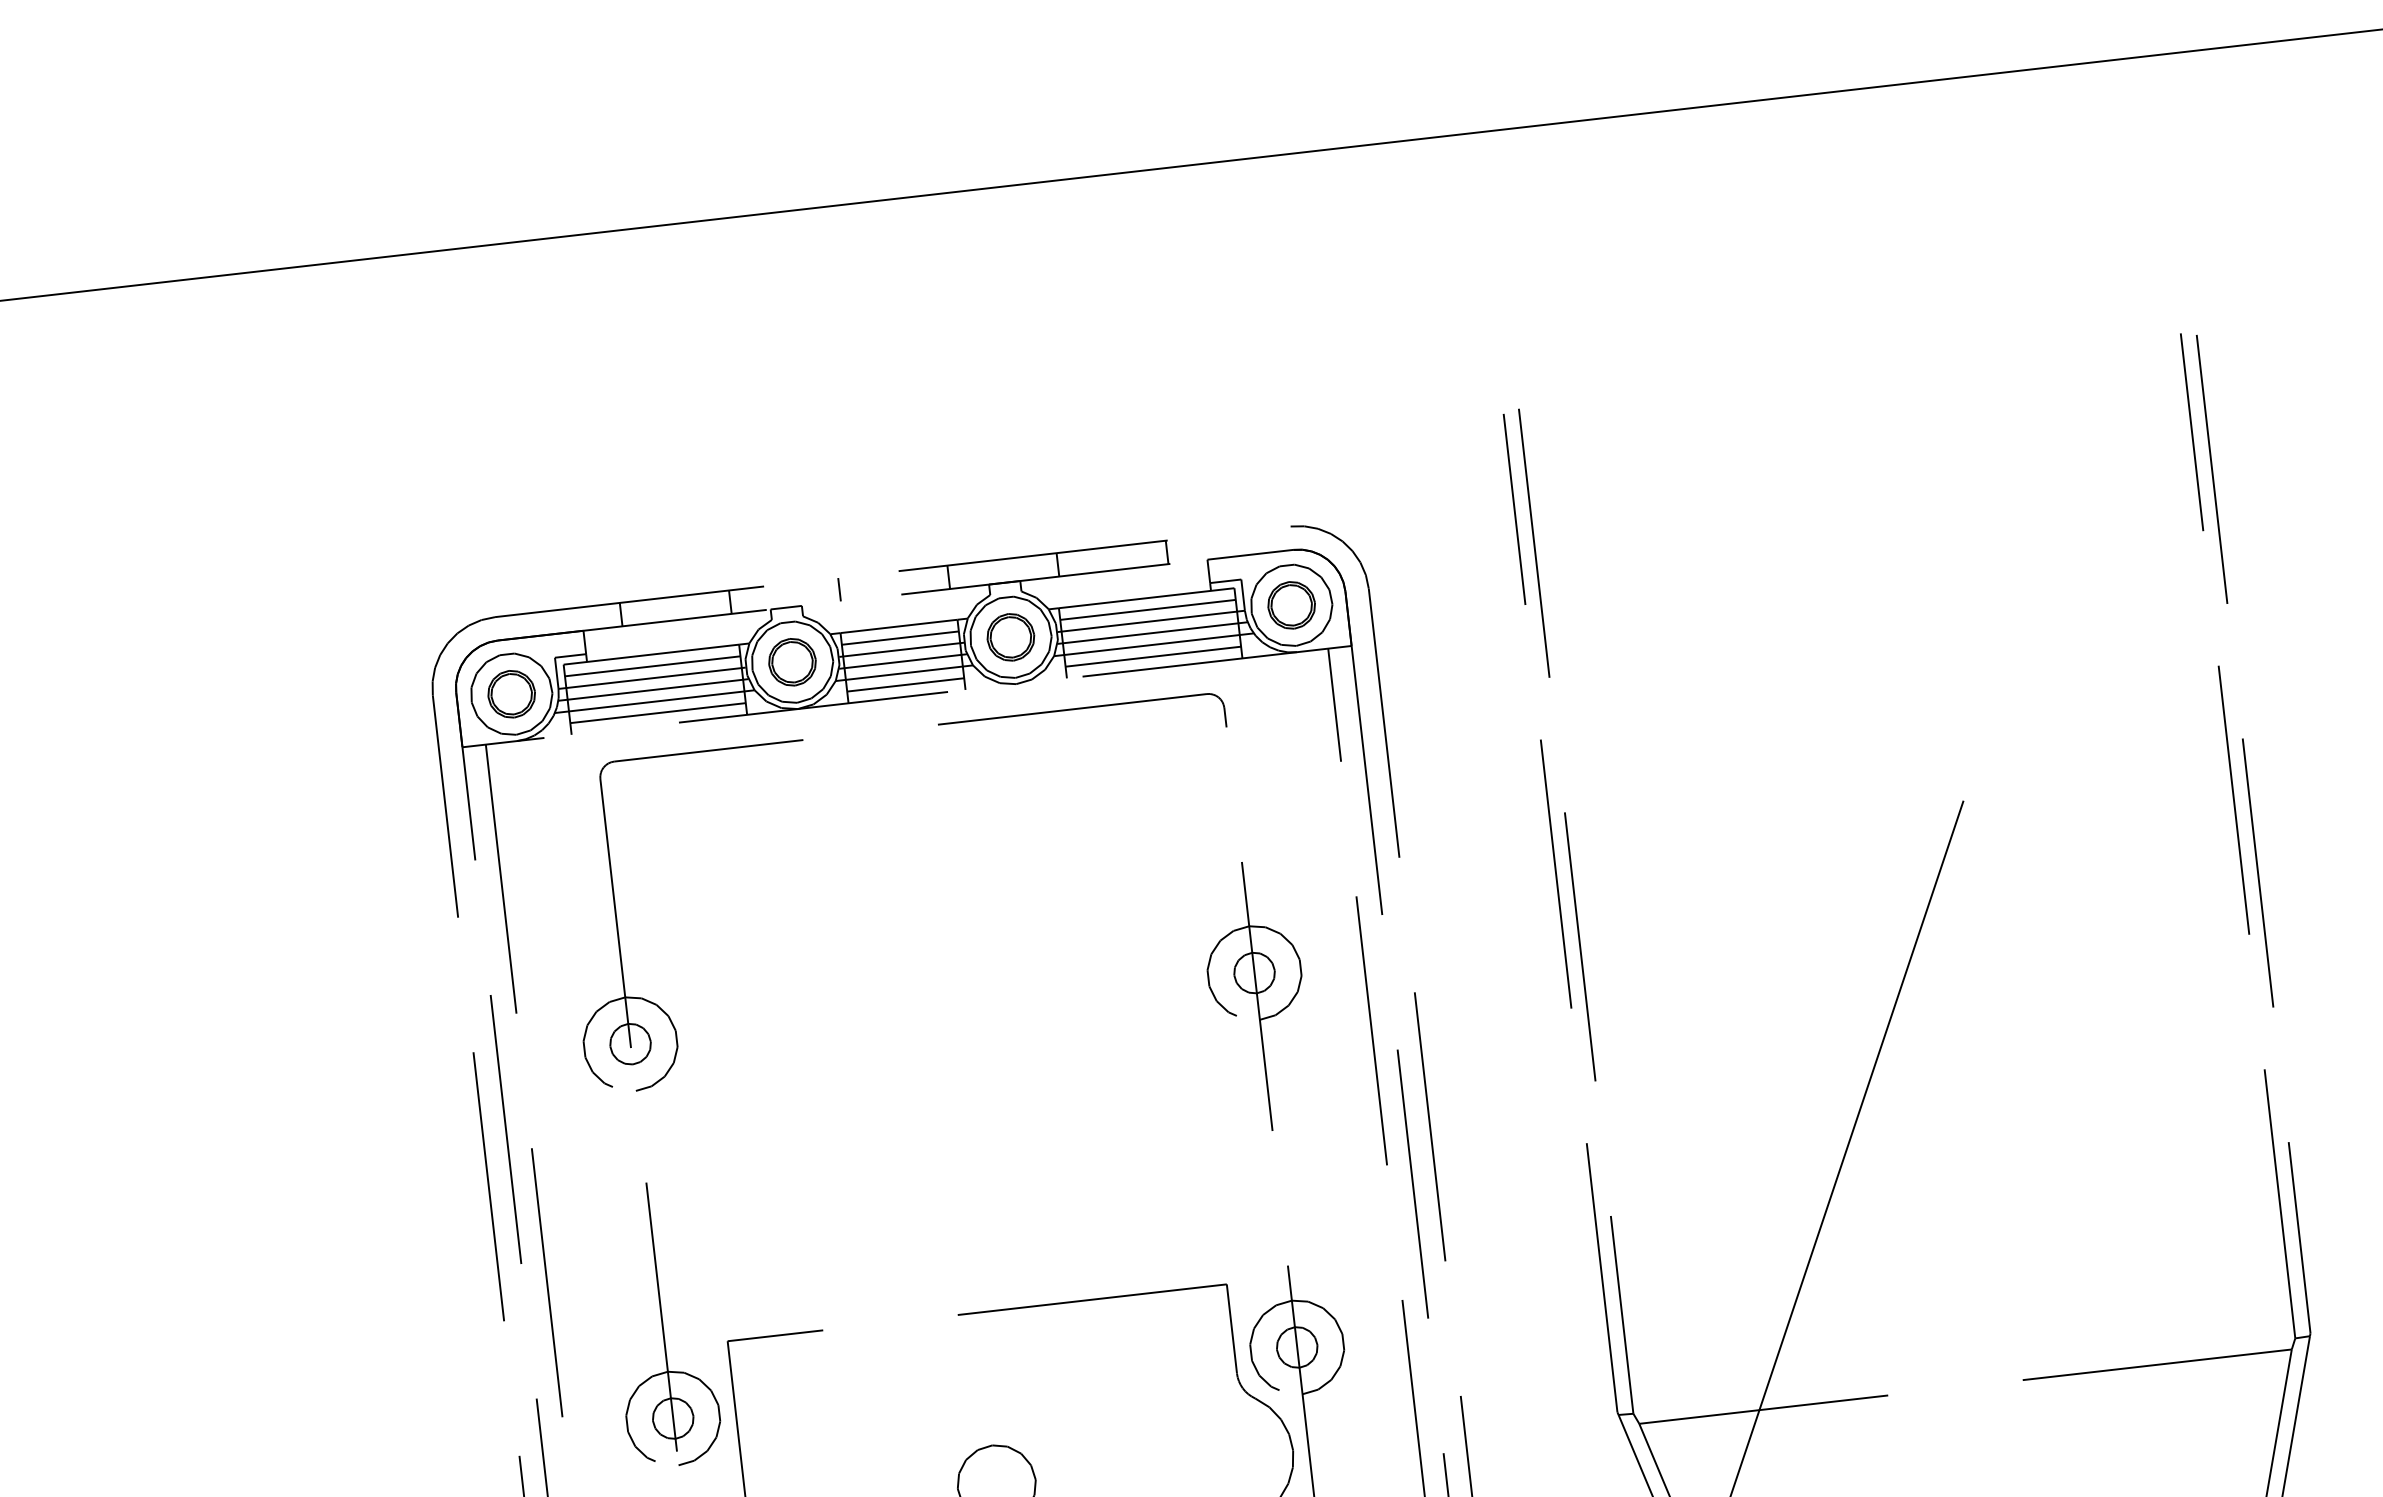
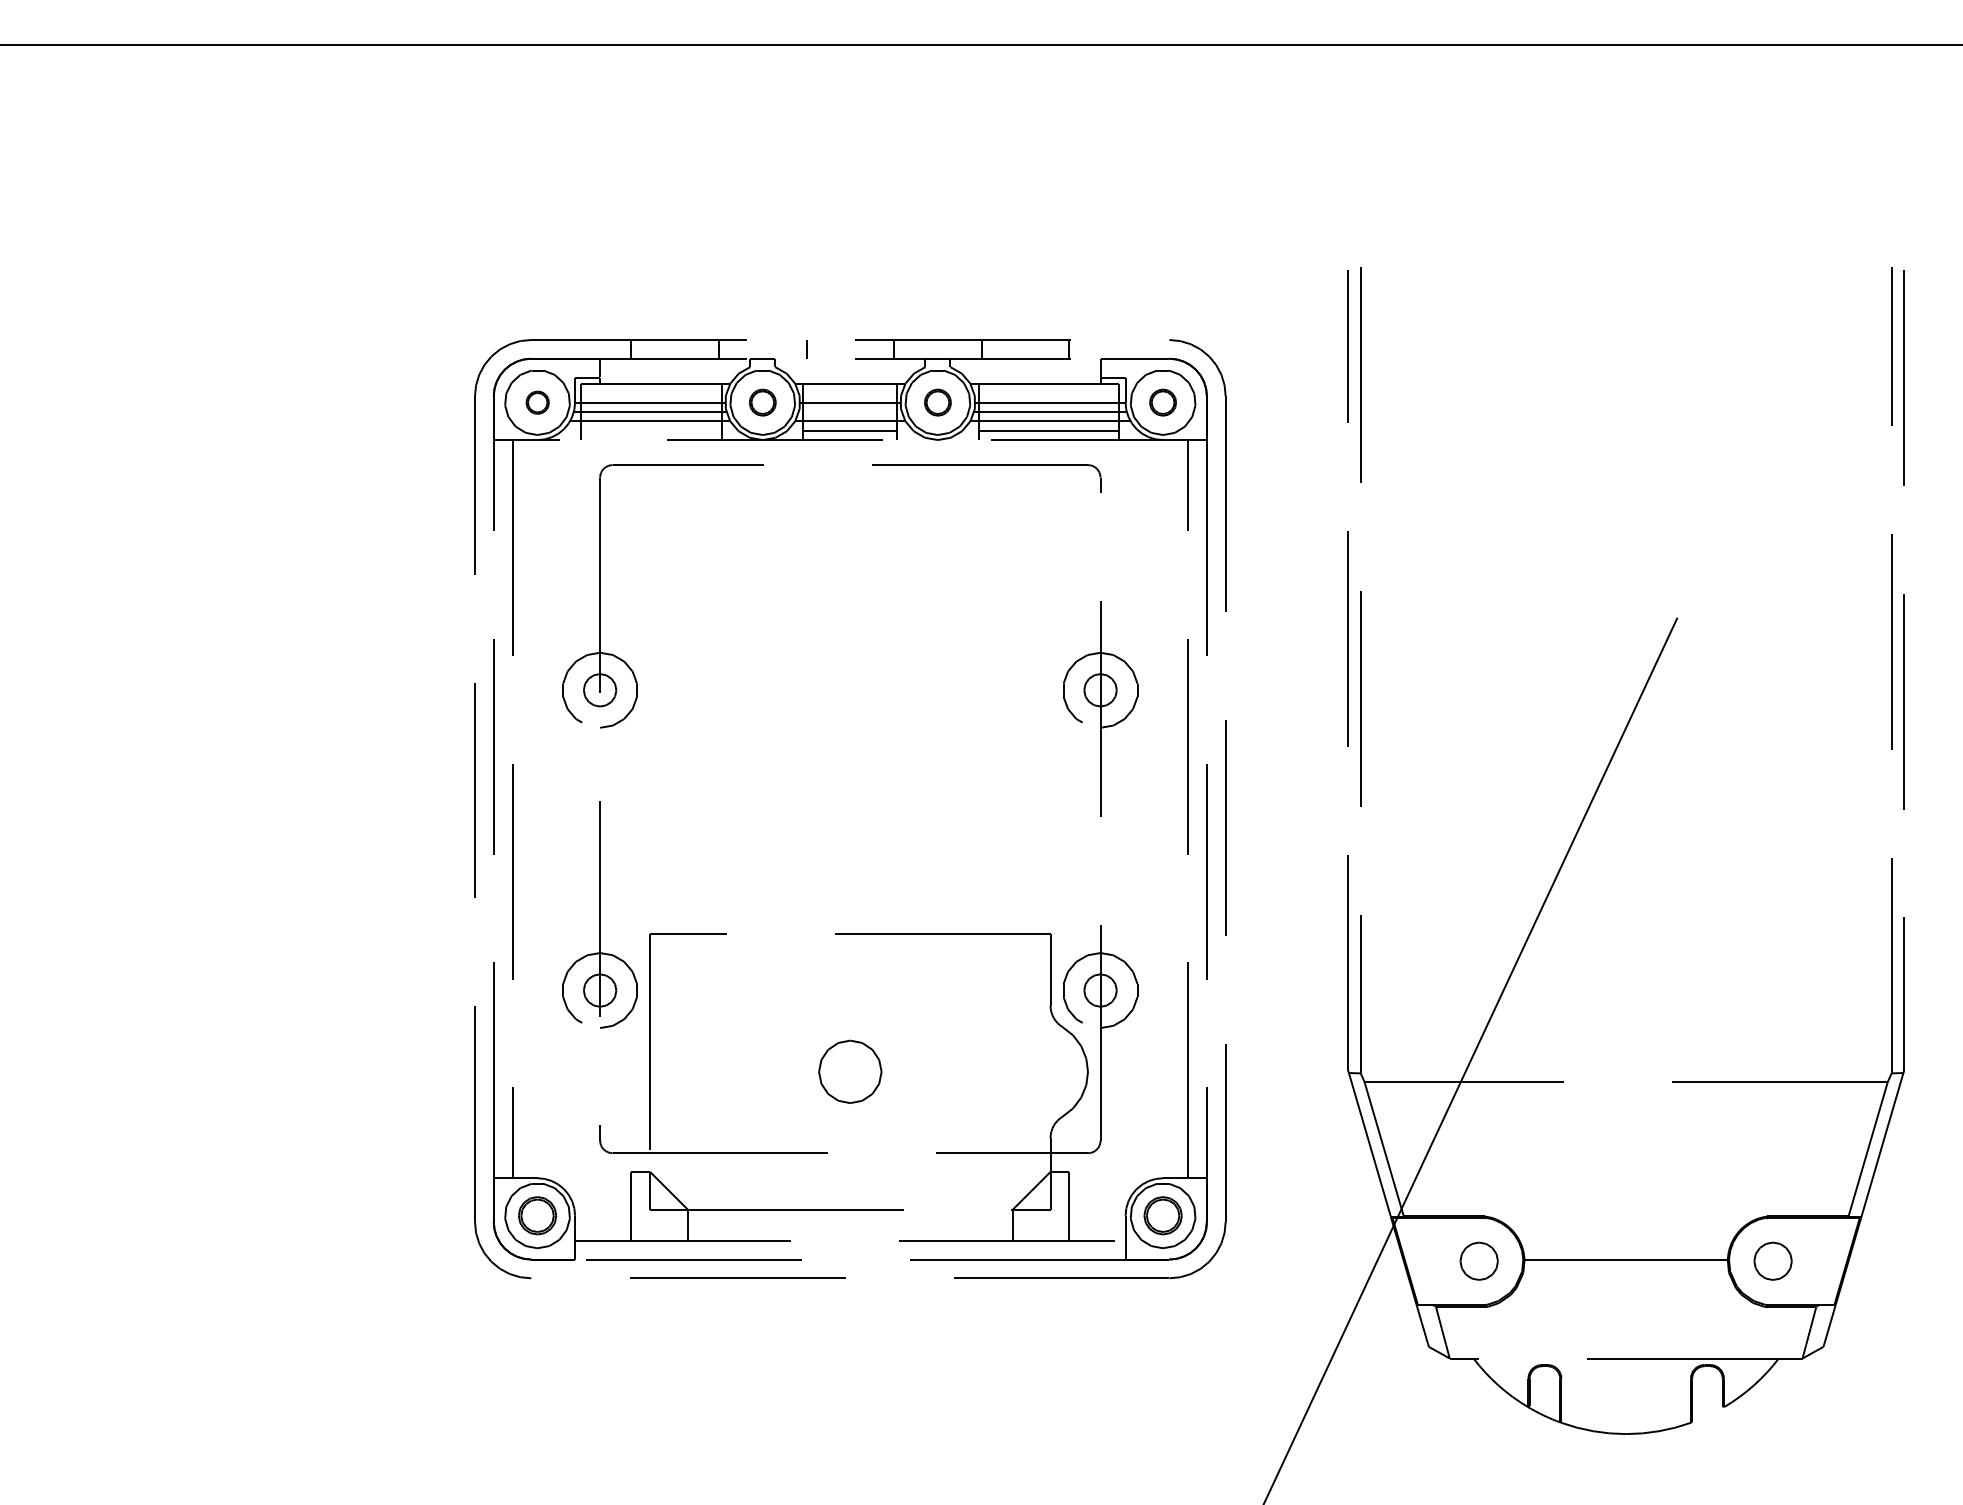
part: (1290, 605) -> (1162, 402), size x0.7
line: (1147, 610) -> (1048, 393), removed
part: (1010, 637) -> (937, 402), size x0.7
line: (900, 638) -> (850, 393), removed
line: (903, 660) -> (850, 411), removed
part: (792, 662) -> (762, 402), size x0.7
line: (652, 666) -> (651, 393), removed
part: (511, 694) -> (537, 402), size x0.6
line: (657, 712) -> (651, 430), removed

